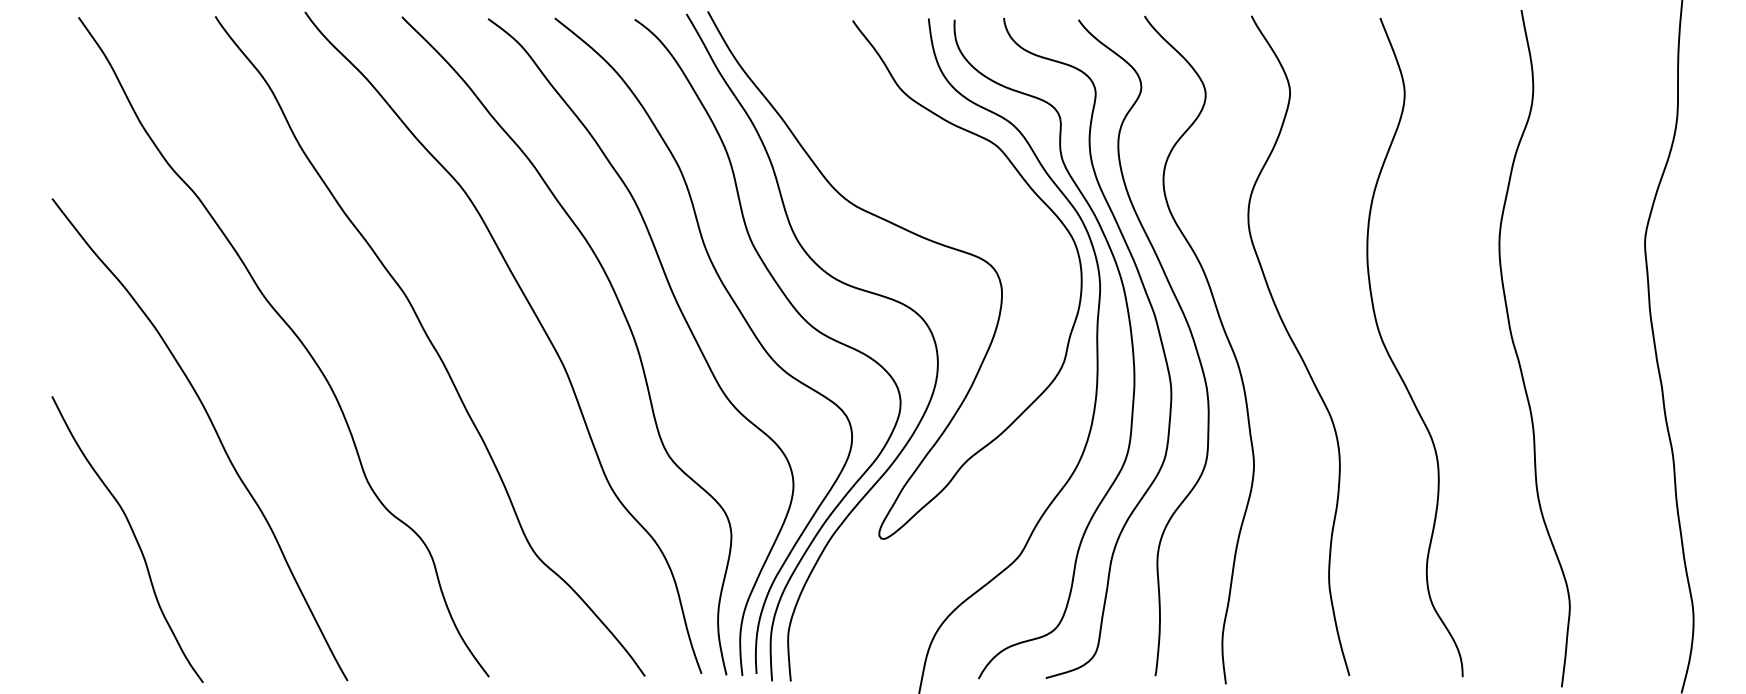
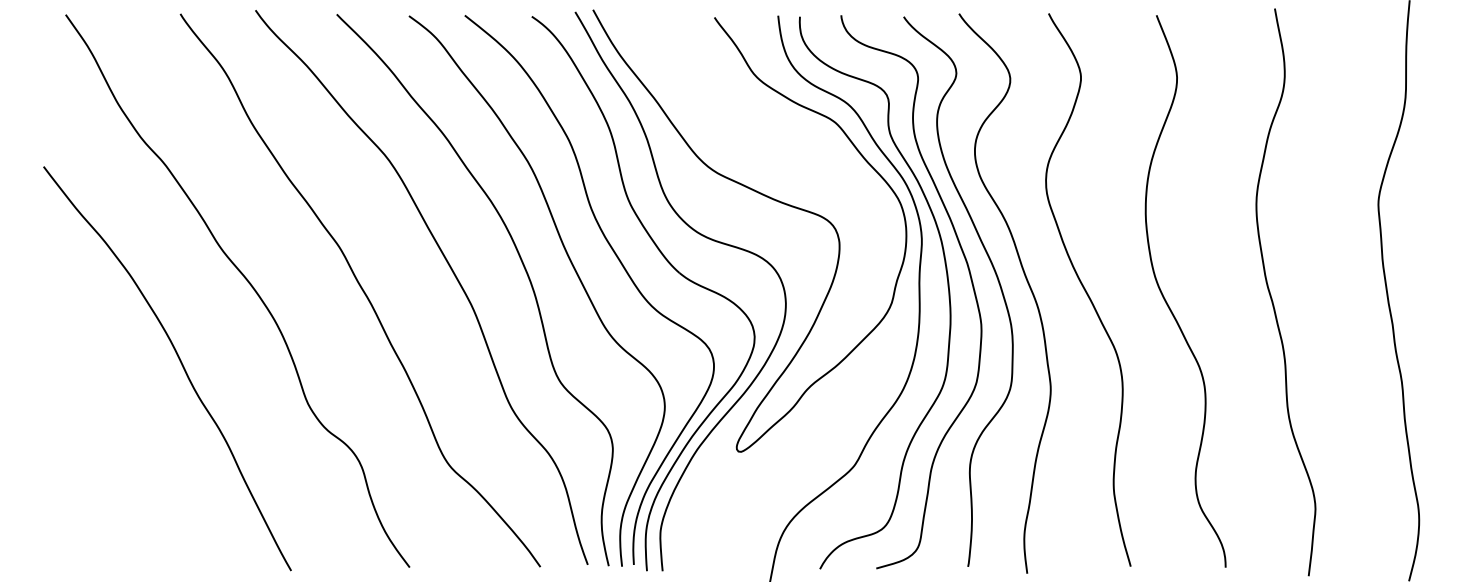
curve: (133, 535) -> (111, 448), removed

